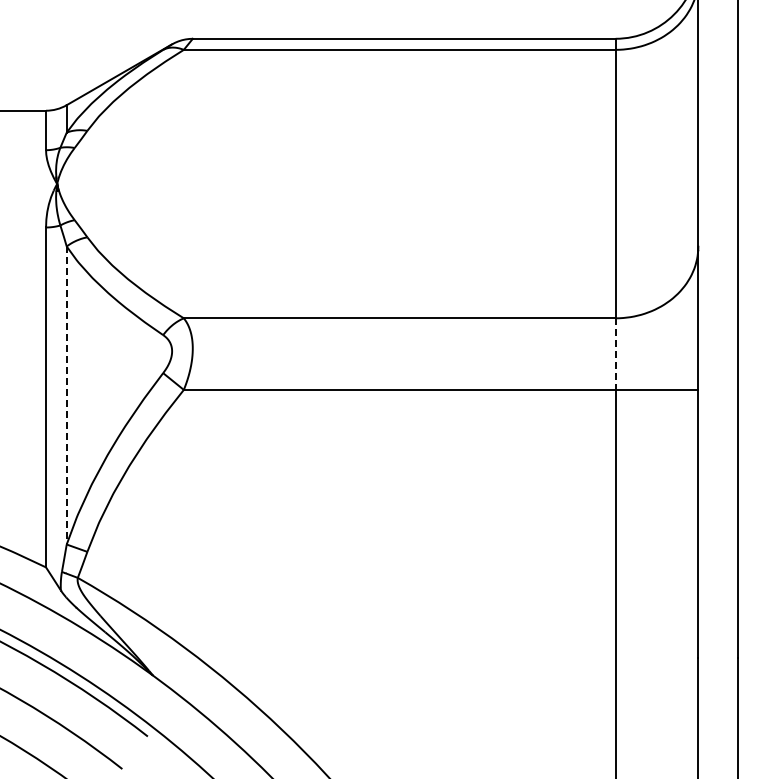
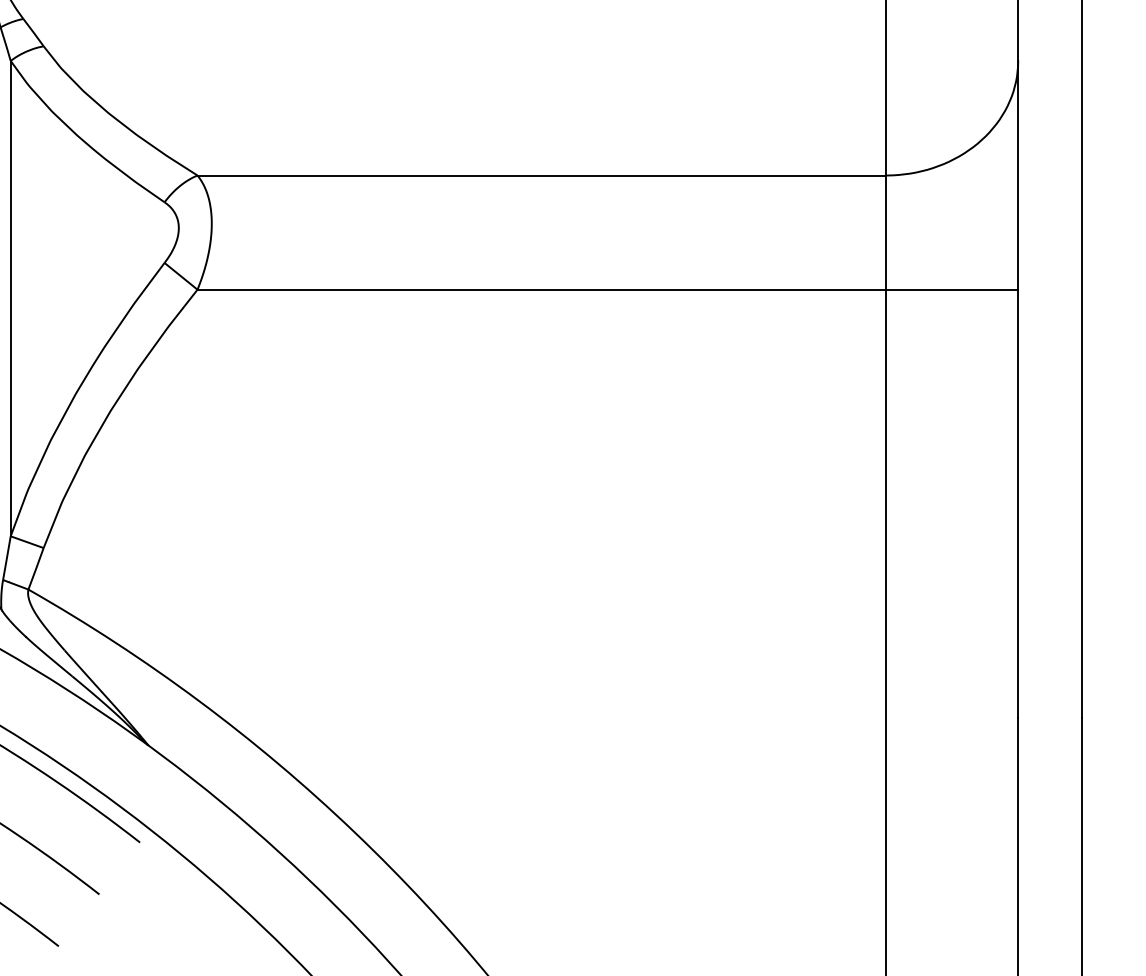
line: (615, 354) -> (886, 233), dashed -> solid
line: (66, 395) -> (10, 298), dashed -> solid

